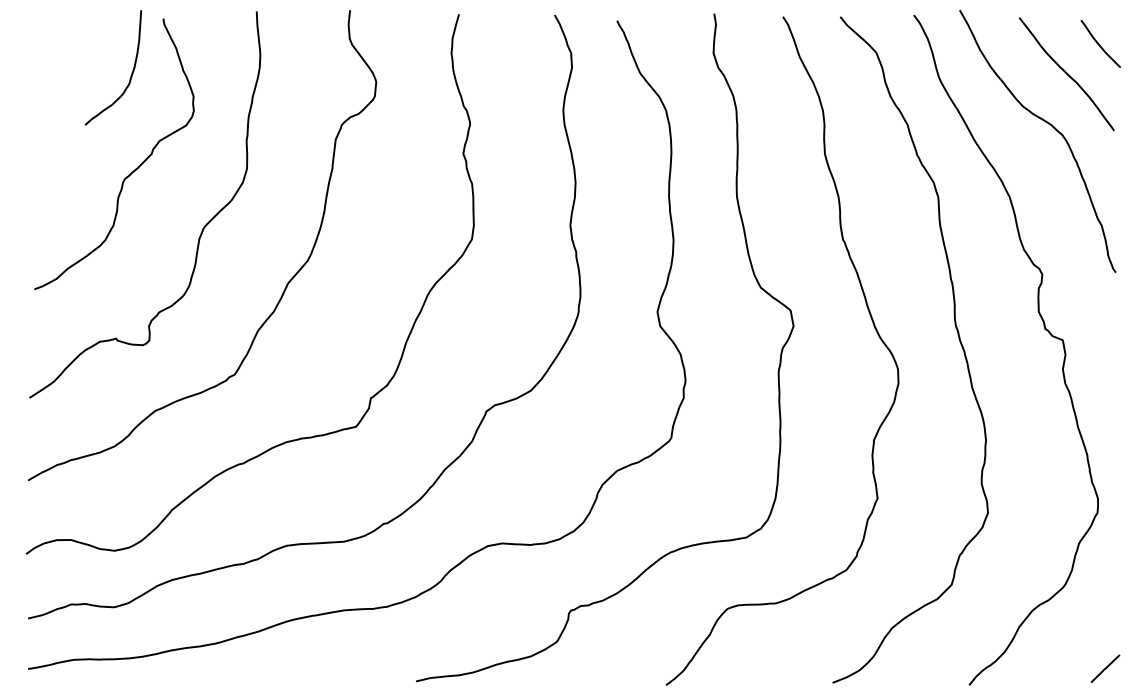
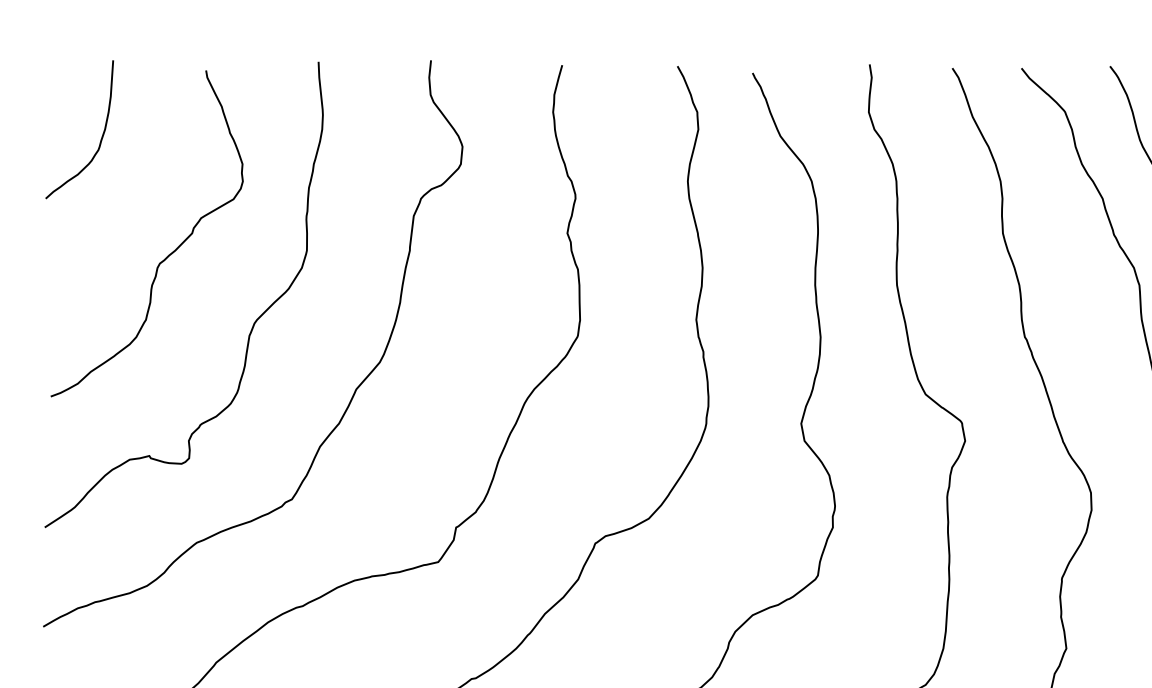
curve: (131, 72) -> (101, 135), moved

